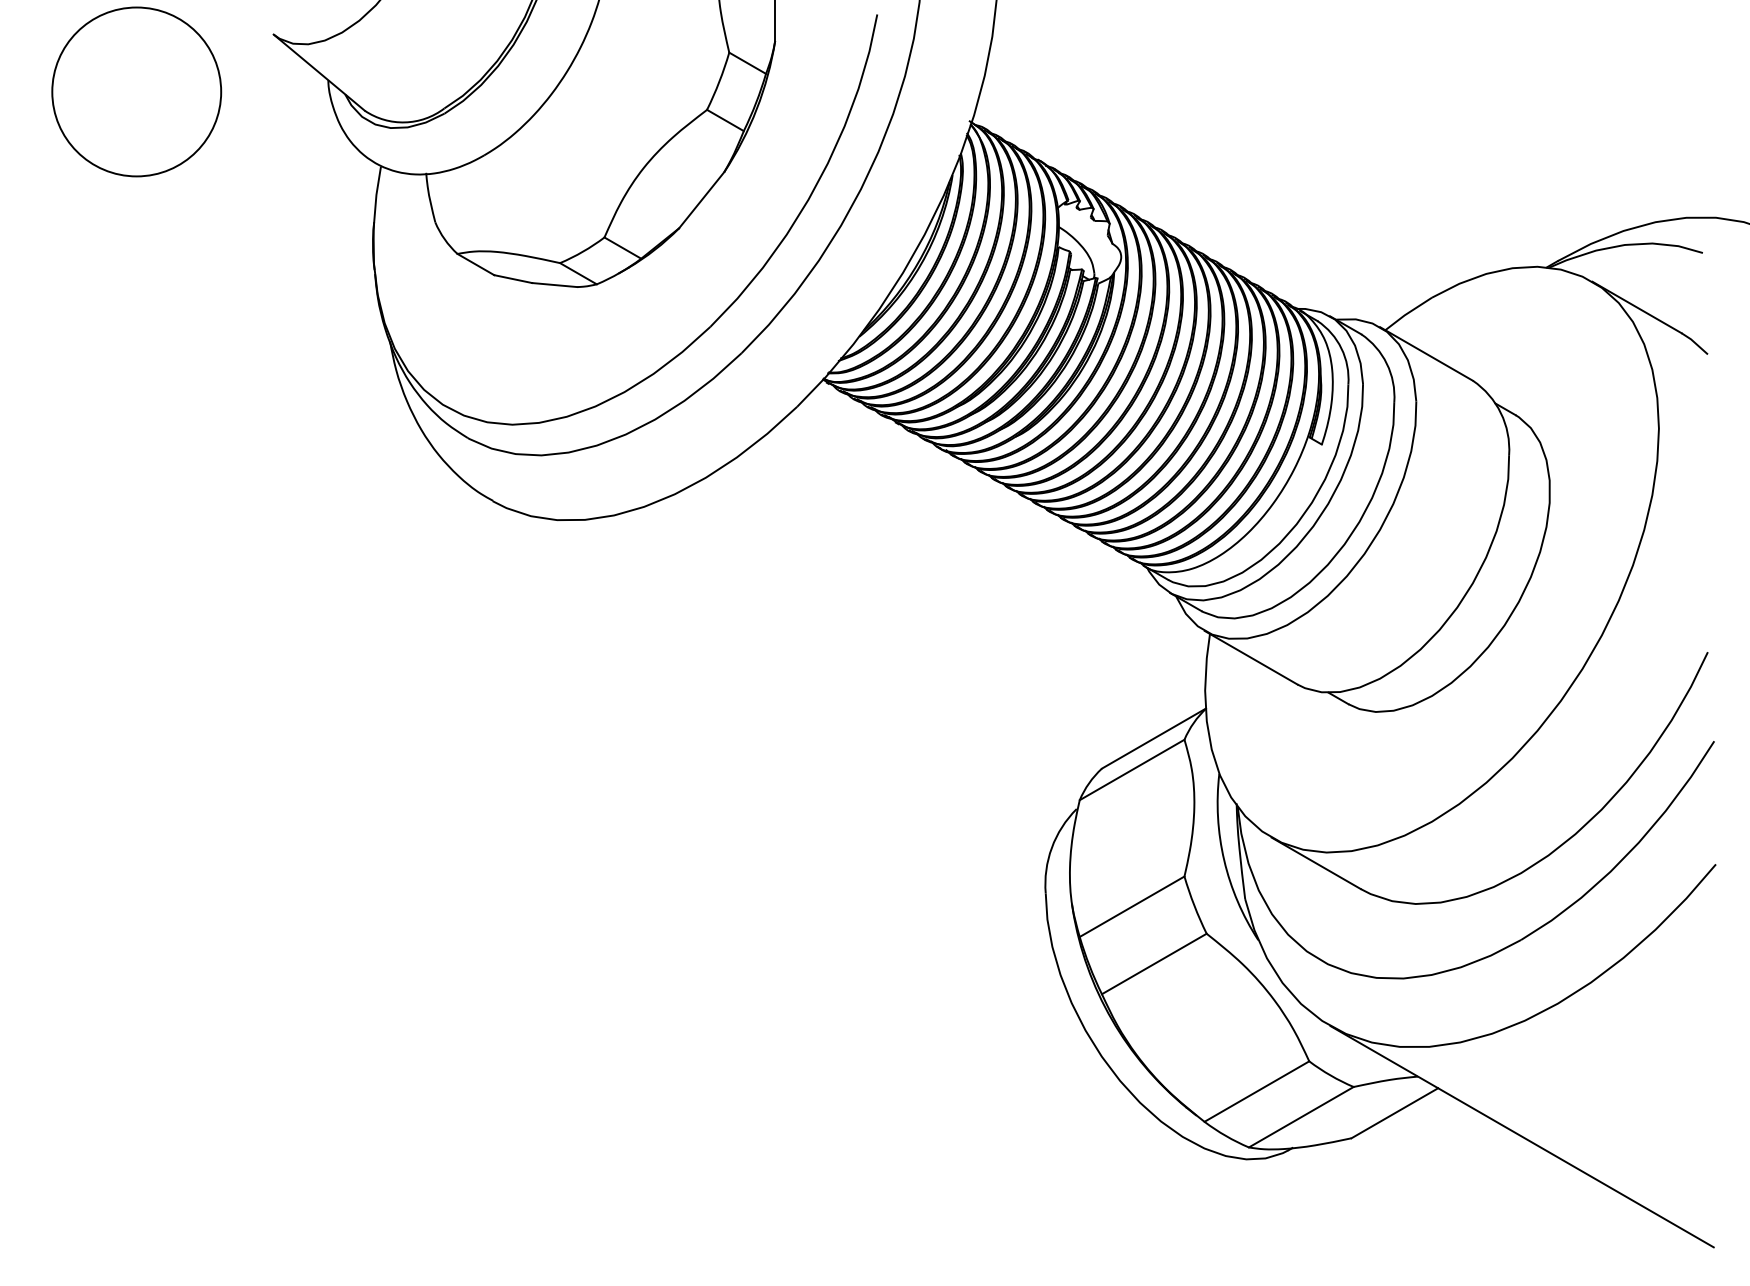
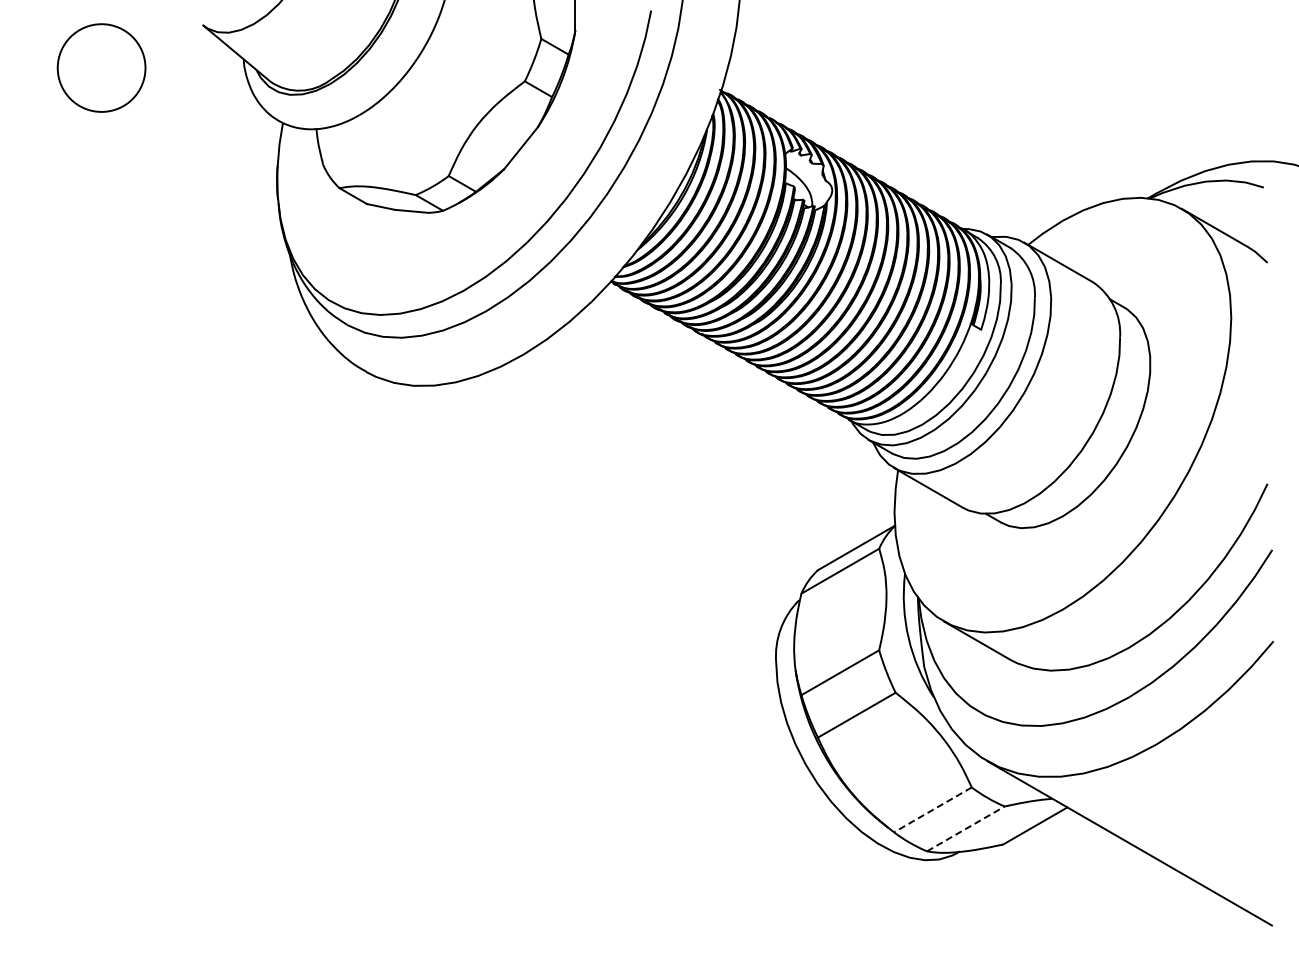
circle: (136, 91) -> (101, 67), size x0.7
line: (1256, 1091) -> (932, 809), solid -> dashed
line: (1300, 1116) -> (965, 828), solid -> dashed

